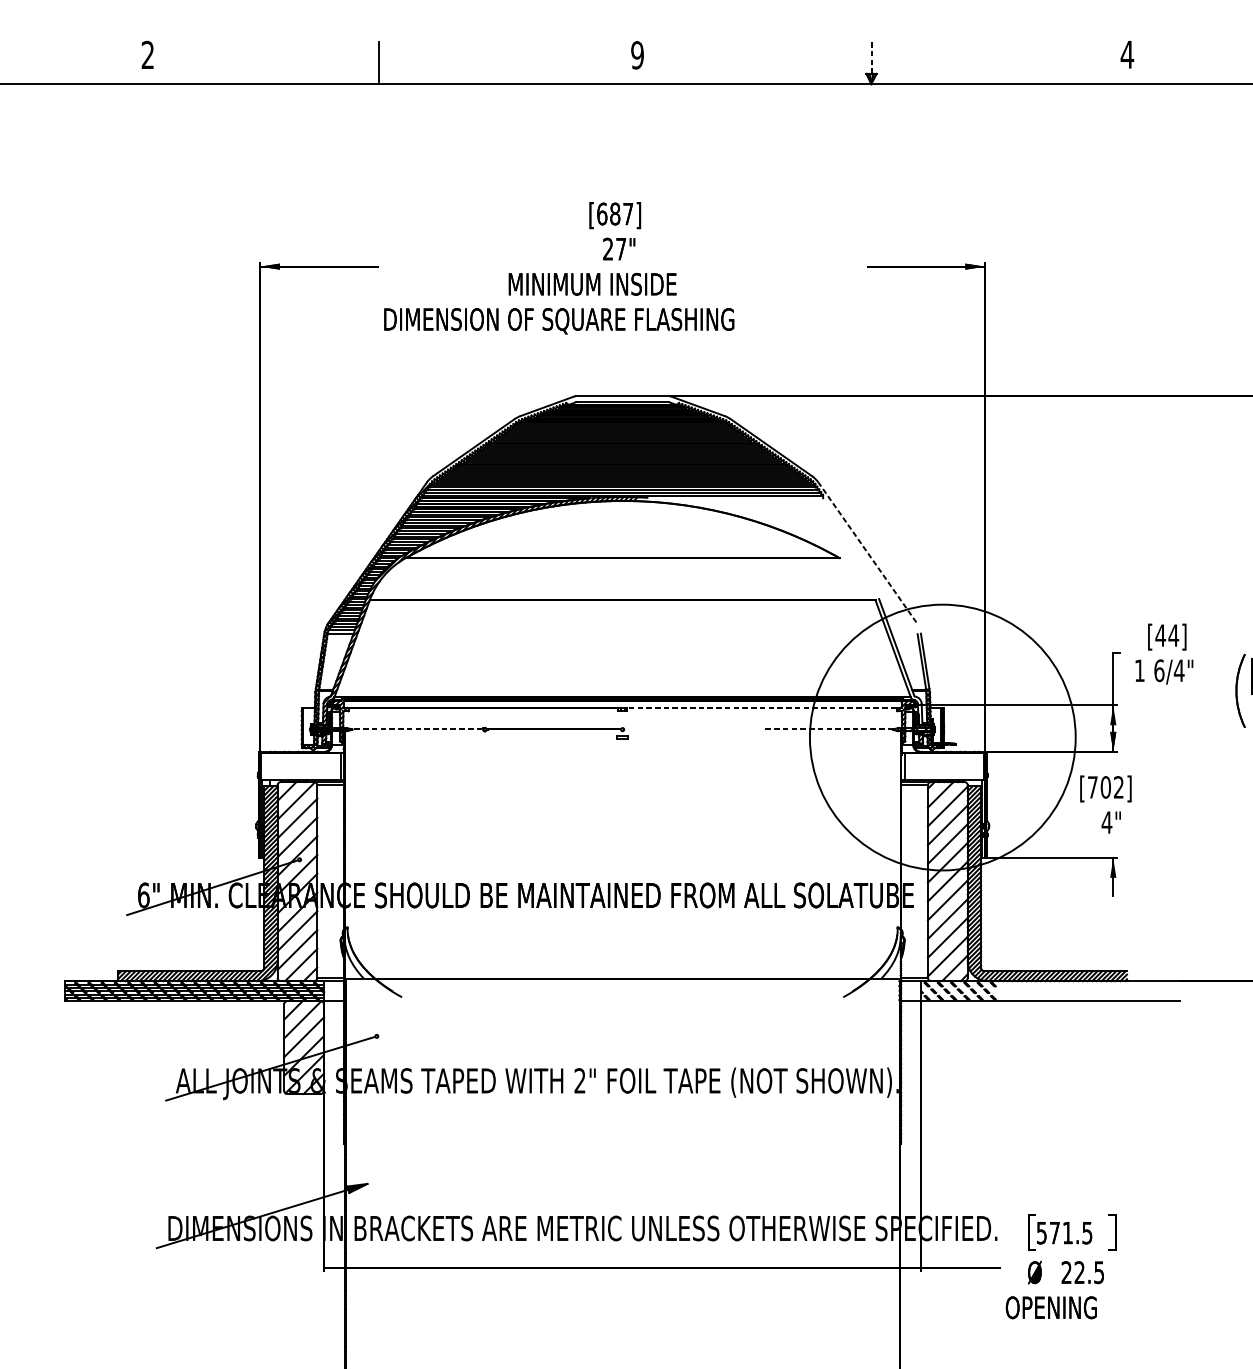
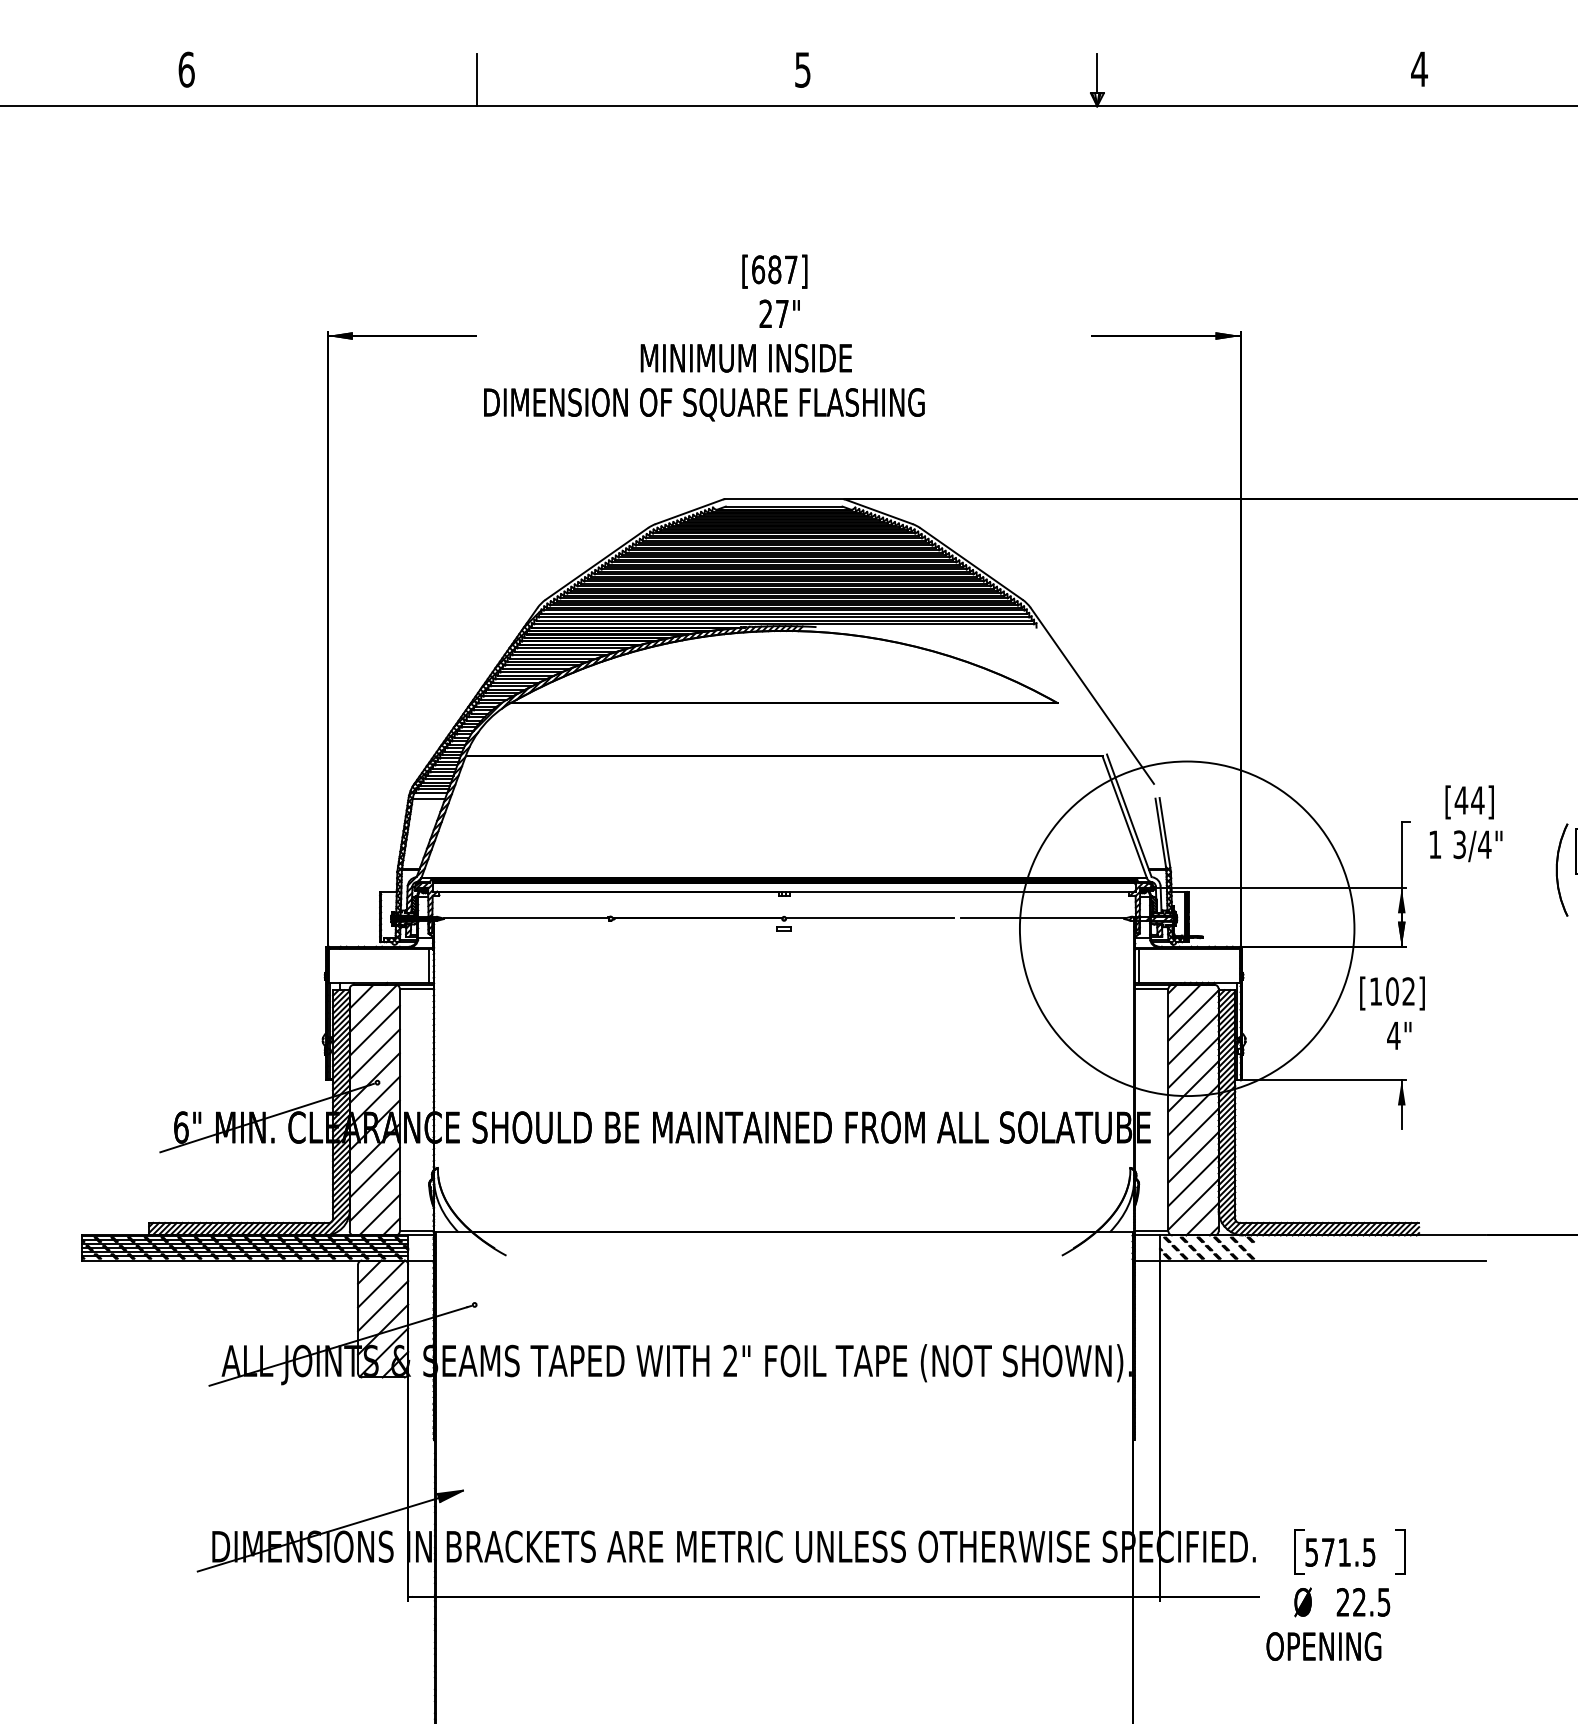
text: (147, 54) -> (186, 69), 2 -> 6
text: (637, 54) -> (802, 69), 9 -> 5
line: (871, 58) -> (1097, 73), dashed -> solid
line: (867, 552) -> (1092, 695), dashed -> solid
text: (1159, 670) -> (1459, 844), 6/4" -> 3/4"
line: (761, 707) -> (959, 891), dashed -> solid
line: (417, 729) -> (525, 918), dashed -> solid
line: (691, 729) -> (870, 918), added
line: (827, 729) -> (1042, 918), dashed -> solid
text: (1093, 787) -> (1376, 991), [702] -> [102]

